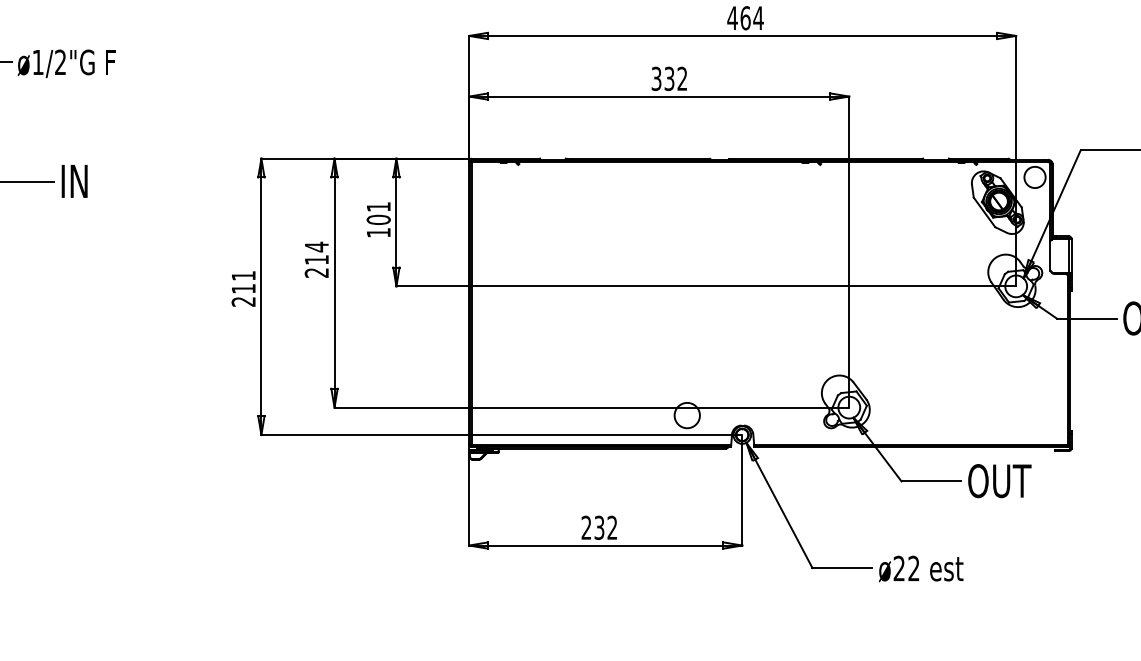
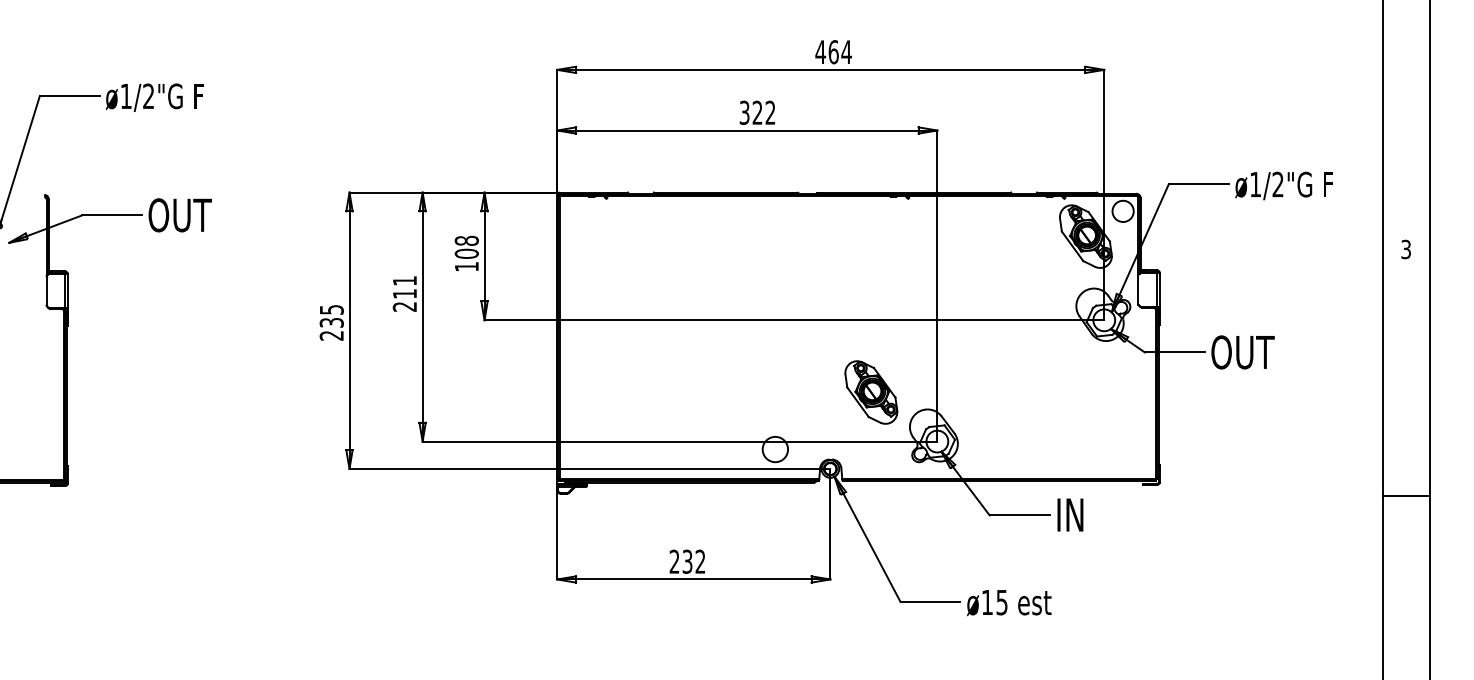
text: (669, 78) -> (757, 112), 332 -> 322
text: (91, 181) -> (179, 215), IN -> OUT
text: (378, 206) -> (466, 240), 101 -> 108
text: (316, 246) -> (404, 280), 214 -> 211
text: (243, 282) -> (331, 316), 211 -> 235
part: (783, 358) -> (871, 392), added
text: (999, 481) -> (1087, 515), OUT -> IN
text: (906, 568) -> (994, 602), ø22 -> ø15

